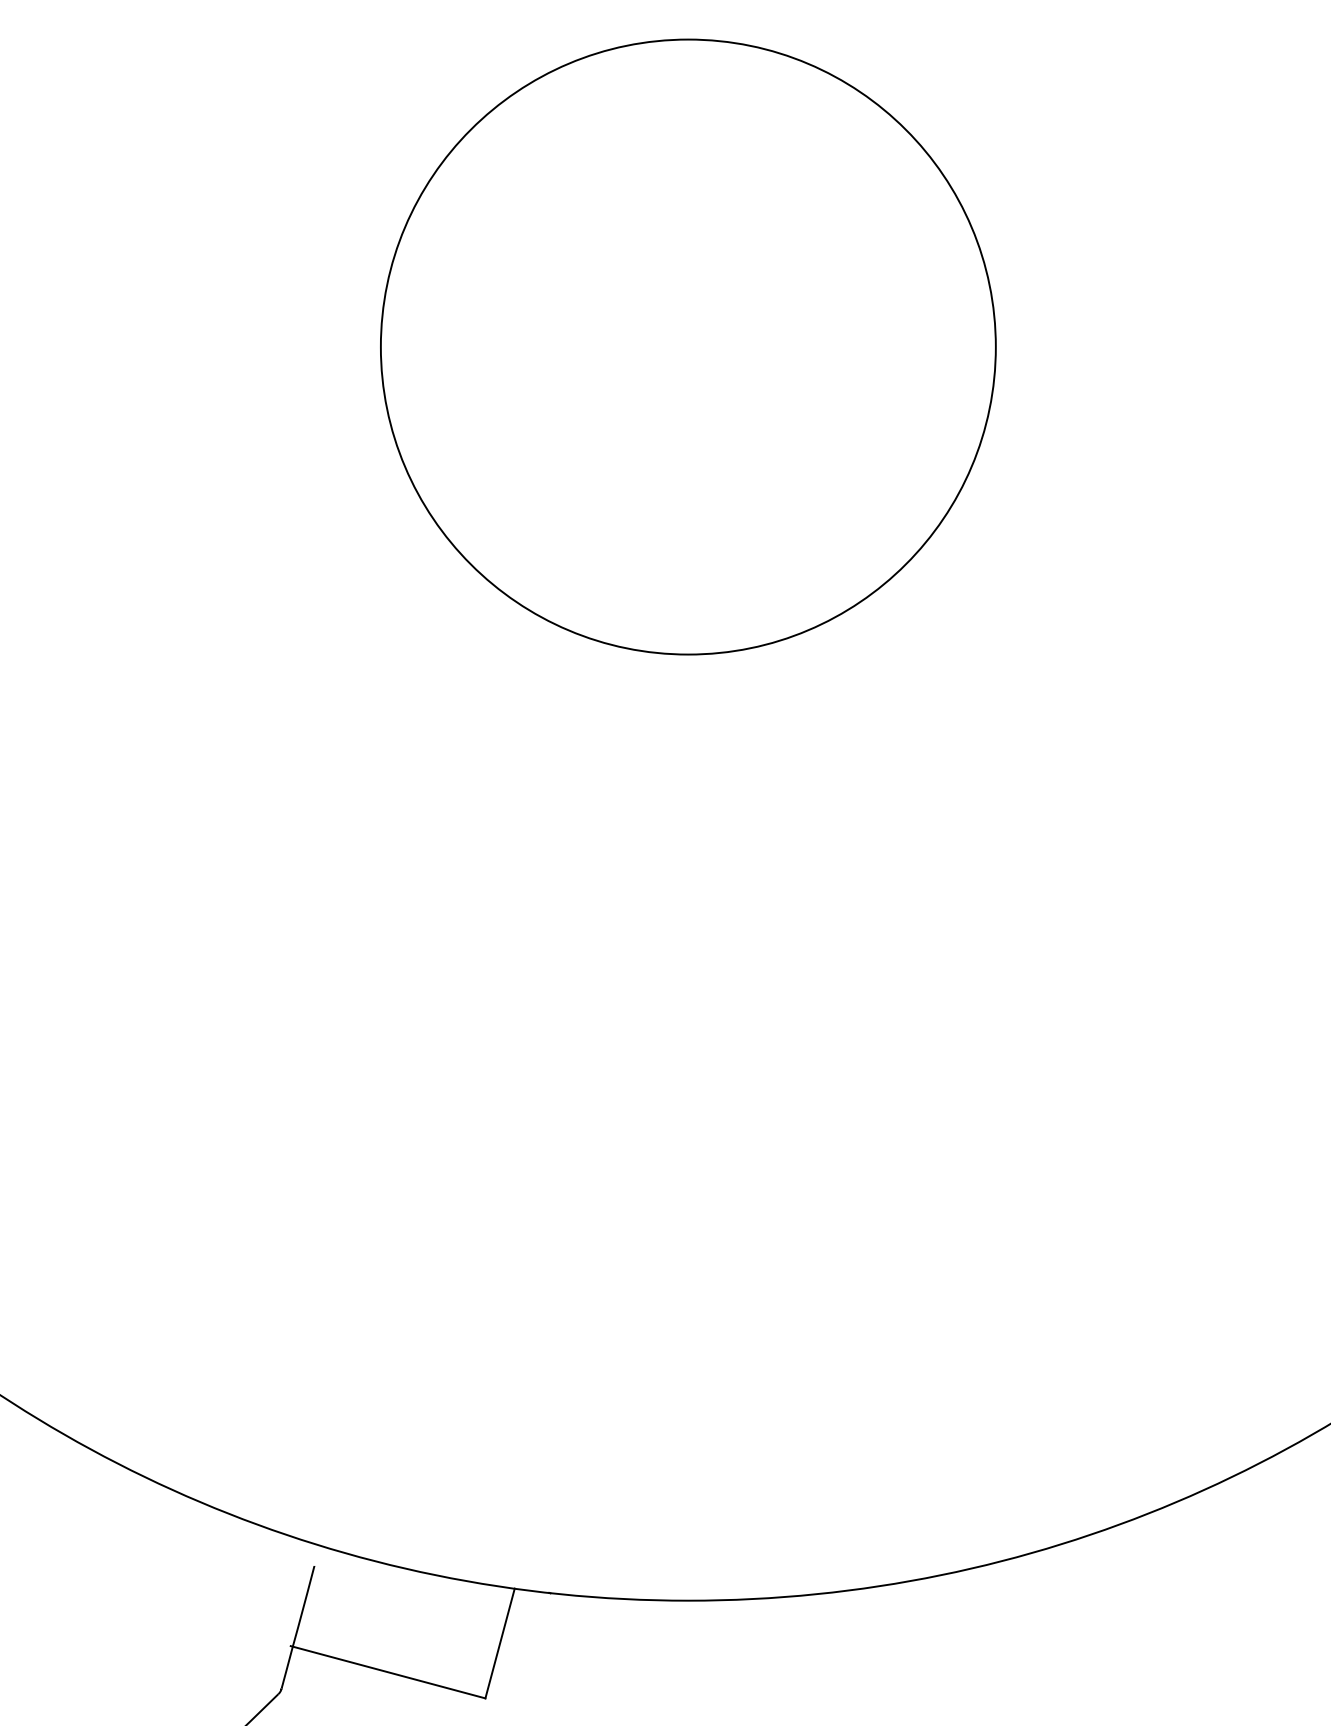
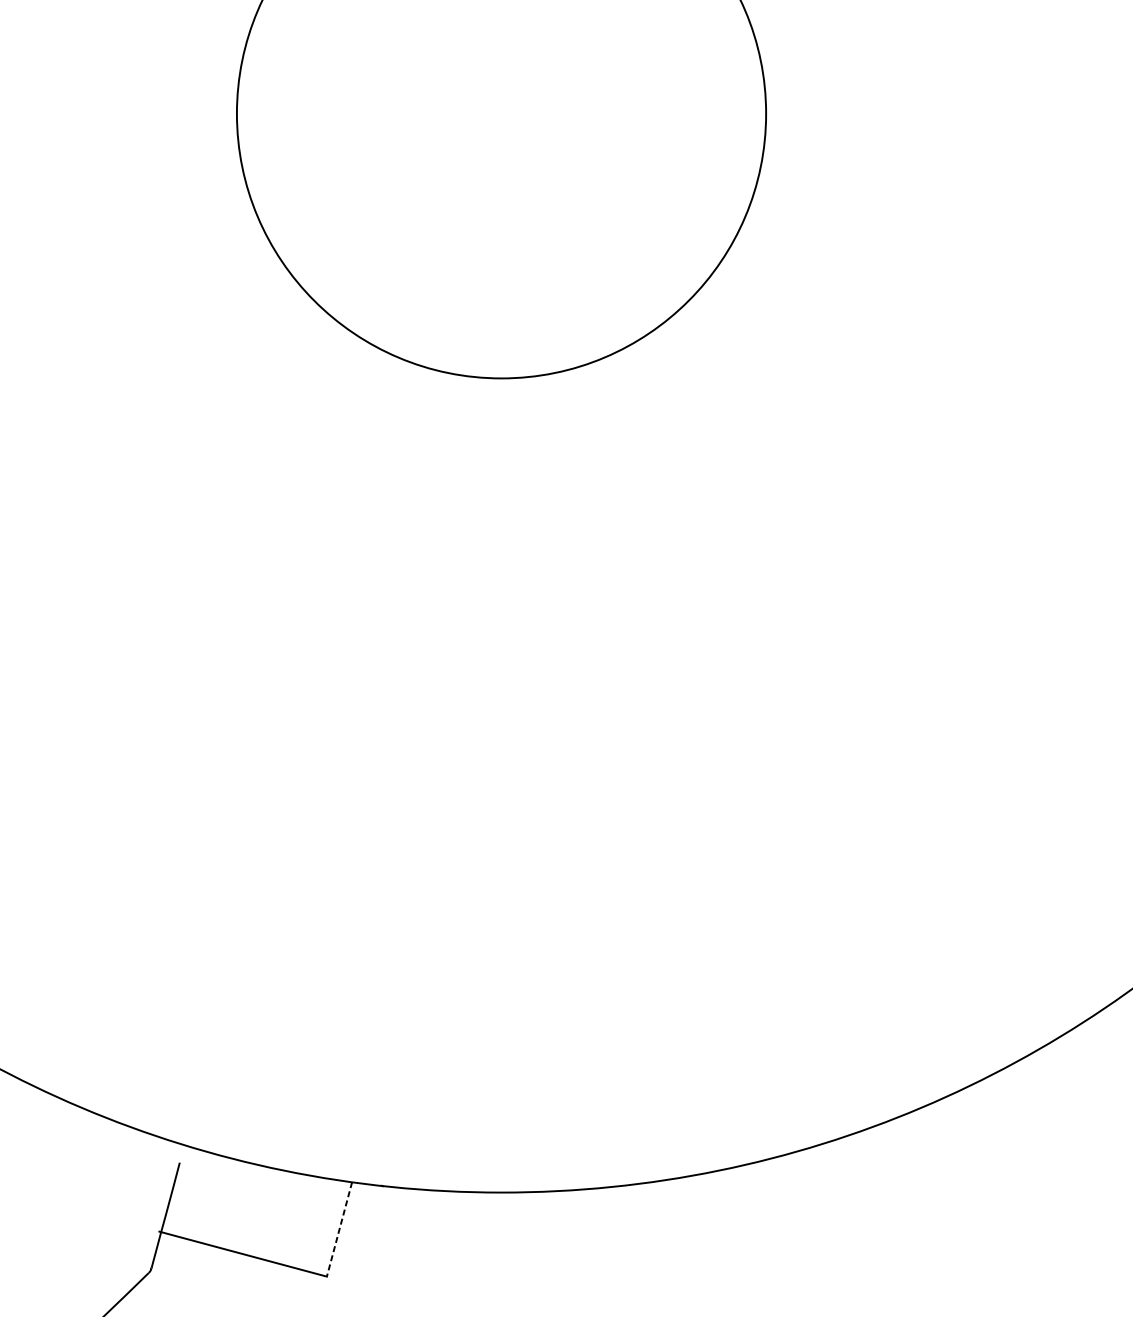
line: (500, 1643) -> (339, 1229), solid -> dashed

